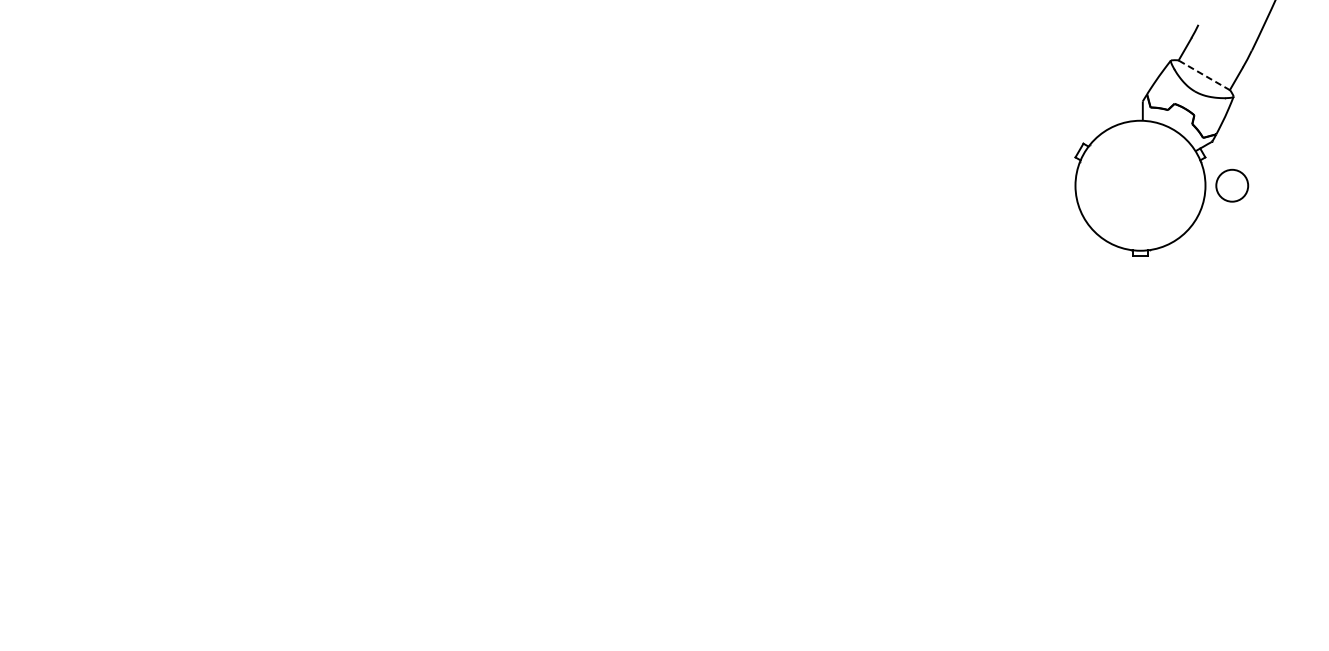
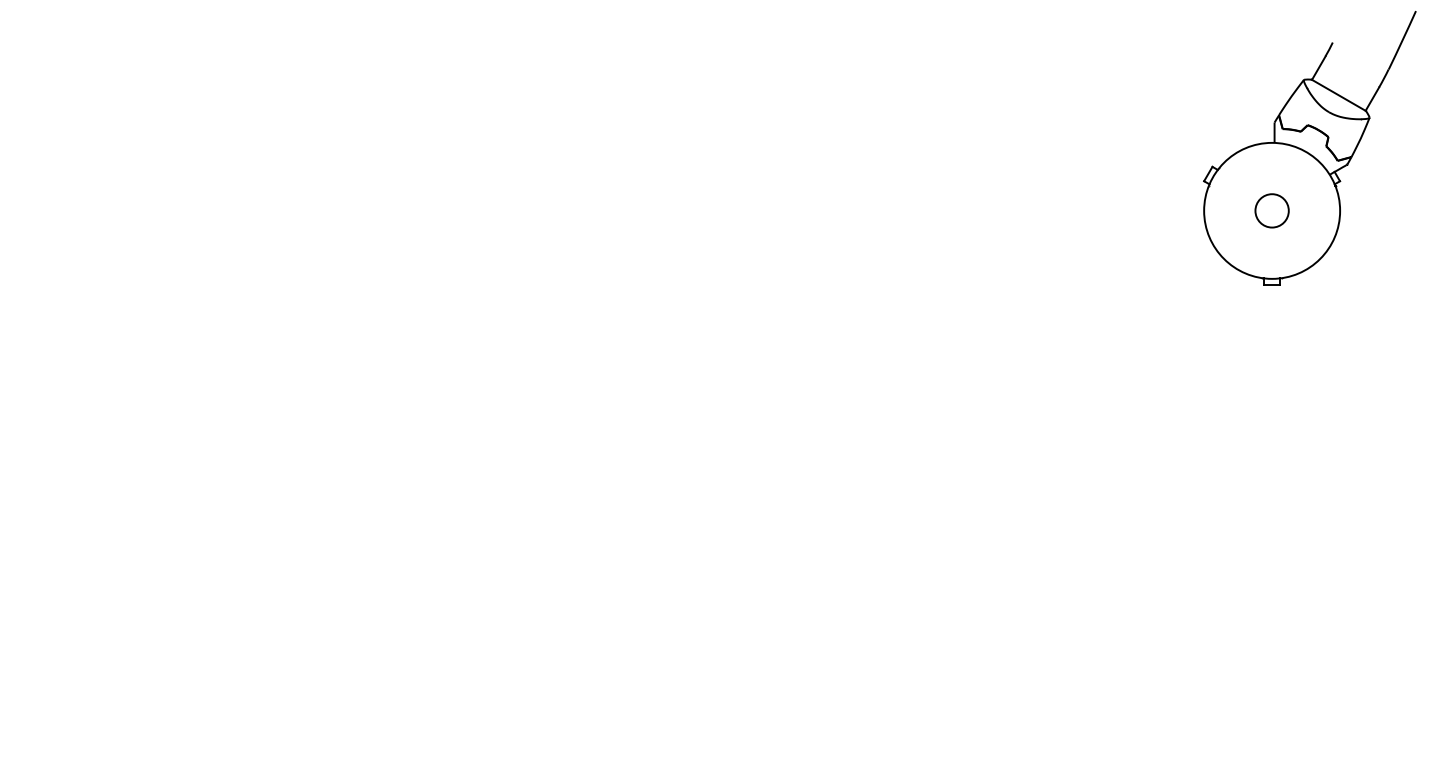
line: (1203, 75) -> (1338, 95), dashed -> solid
circle: (1231, 185) -> (1271, 210), moved

